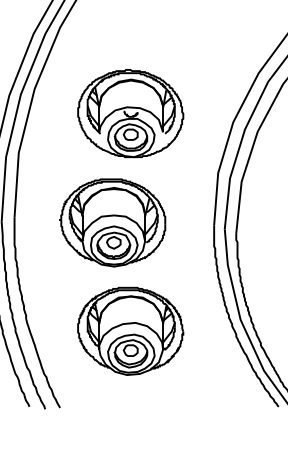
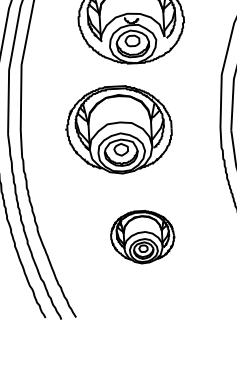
part: (130, 330) -> (142, 236), size x0.6

